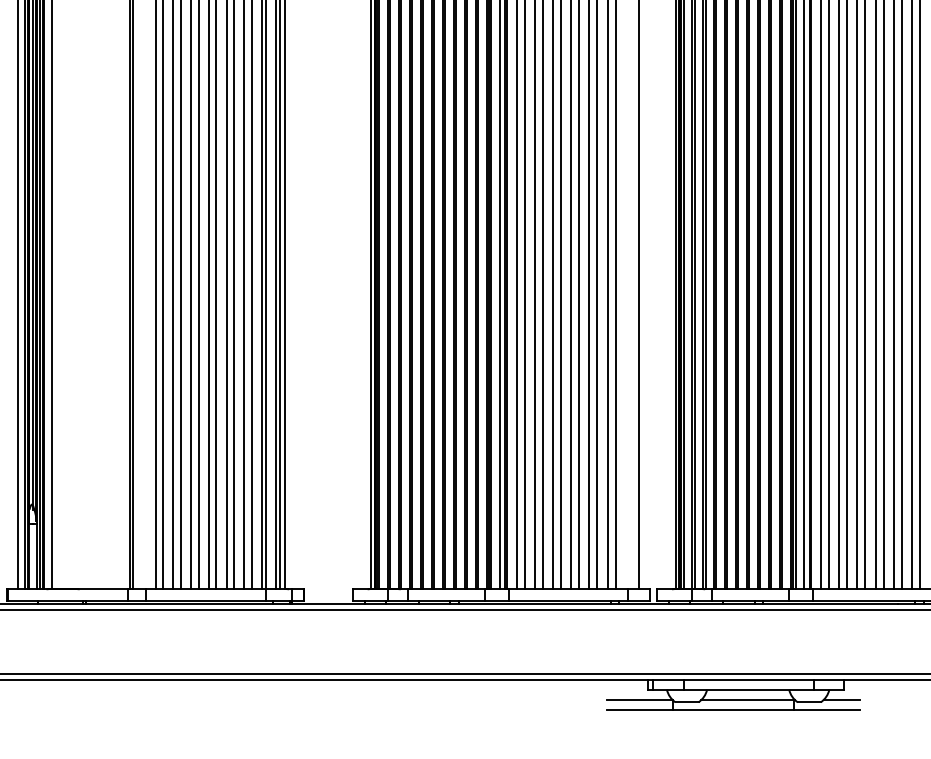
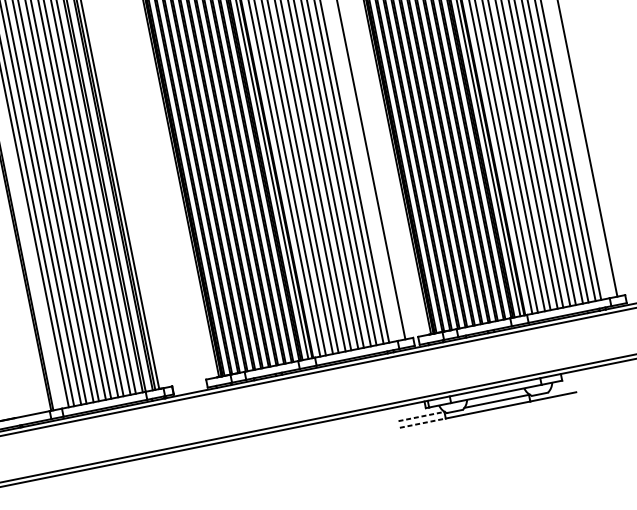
line: (639, 700) -> (421, 416), solid -> dashed
line: (841, 700) -> (562, 388), removed
line: (639, 709) -> (422, 423), solid -> dashed

